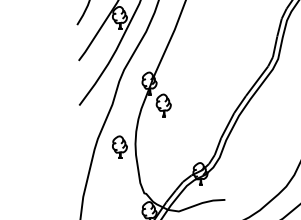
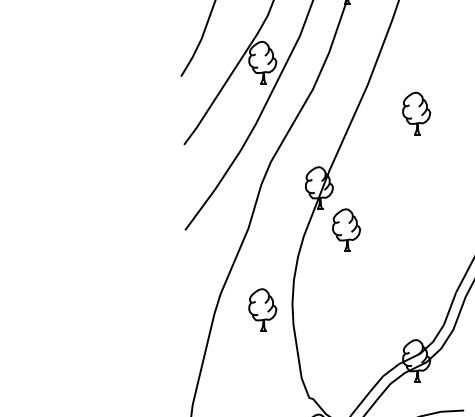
part: (200, 44) -> (416, 113), added

